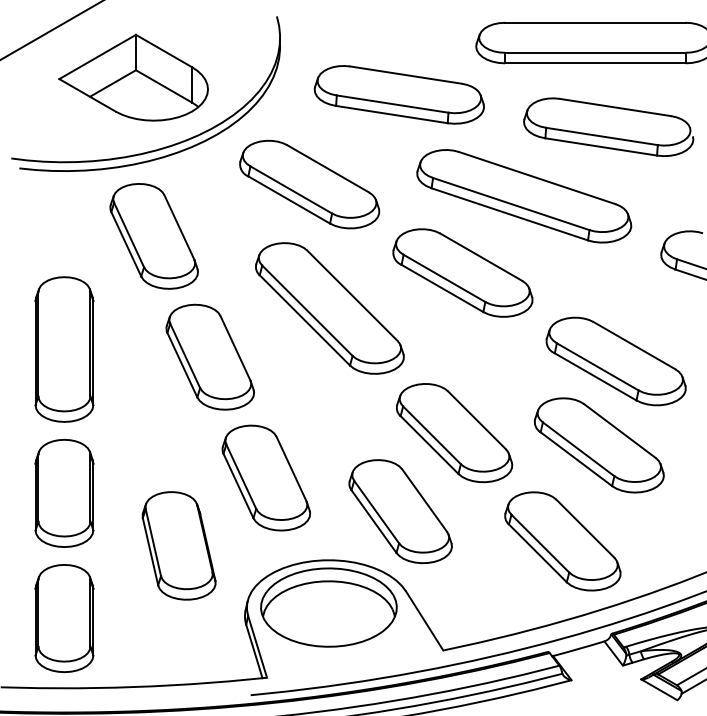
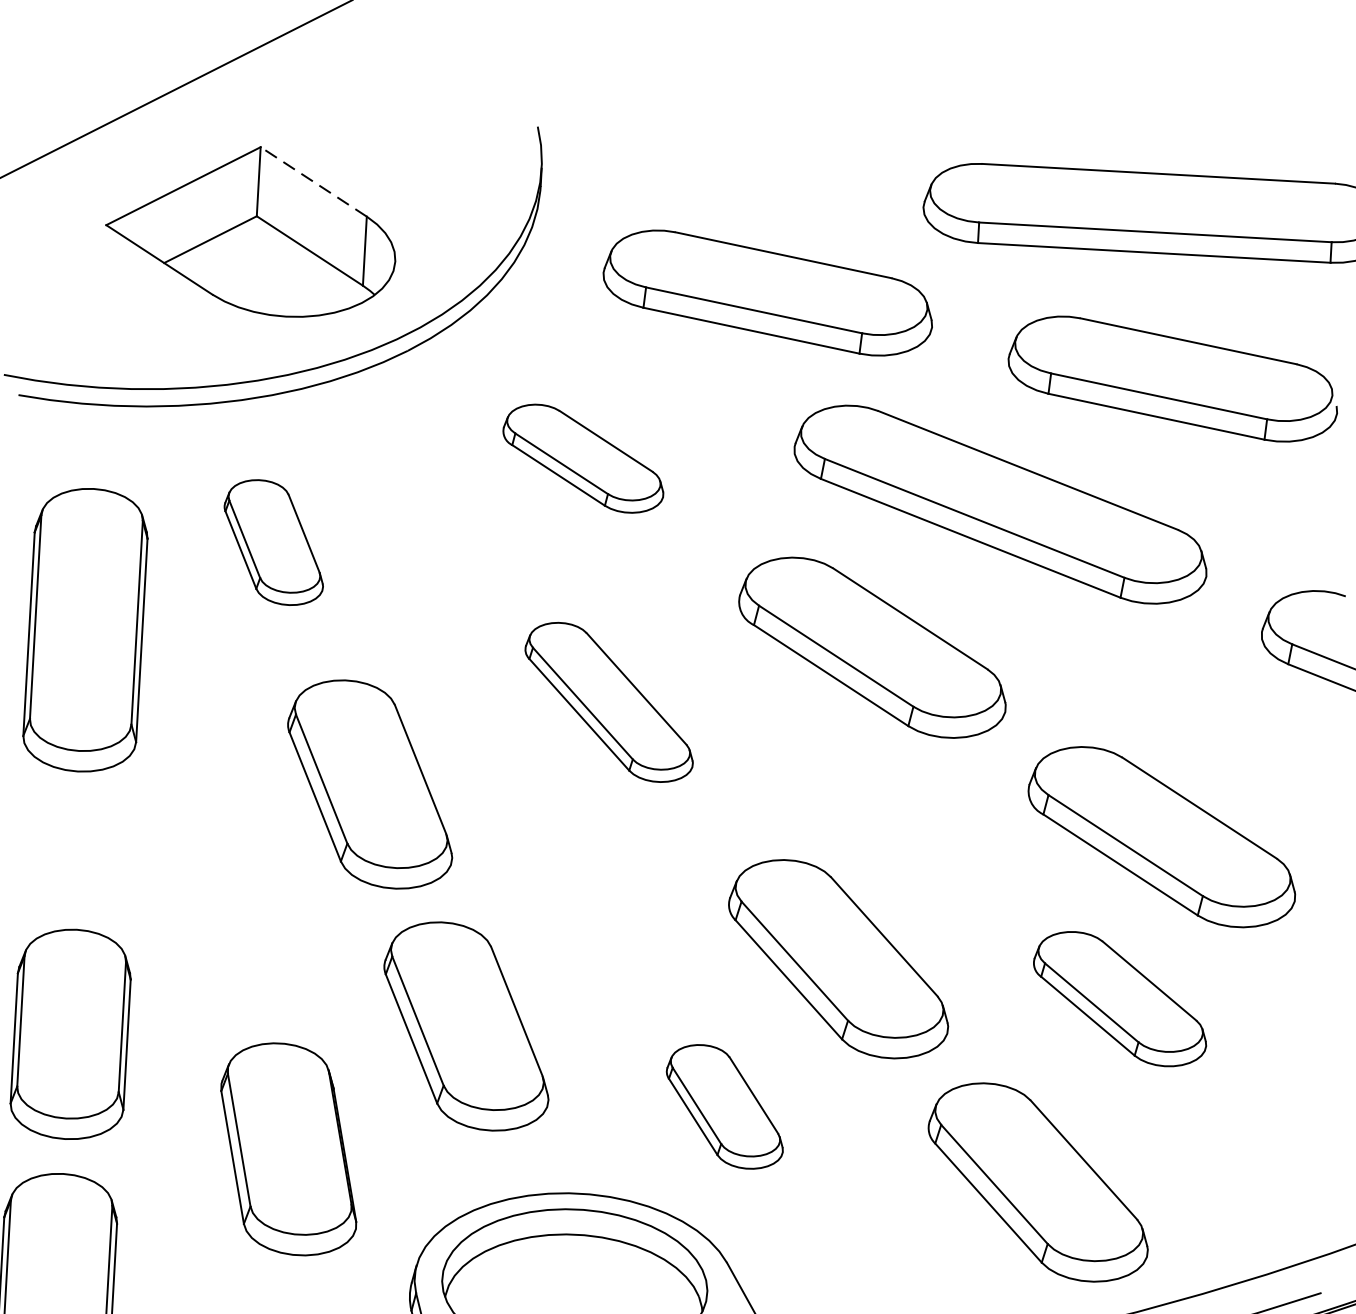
line: (163, 50) -> (312, 180), solid -> dashed
part: (309, 184) -> (583, 458), size x0.6
part: (153, 236) -> (272, 542), size x0.6
part: (329, 308) -> (608, 702), size x0.6
part: (64, 349) -> (85, 630), moved
part: (599, 445) -> (1120, 999), size x0.7
part: (400, 511) -> (724, 1106), size x0.6

